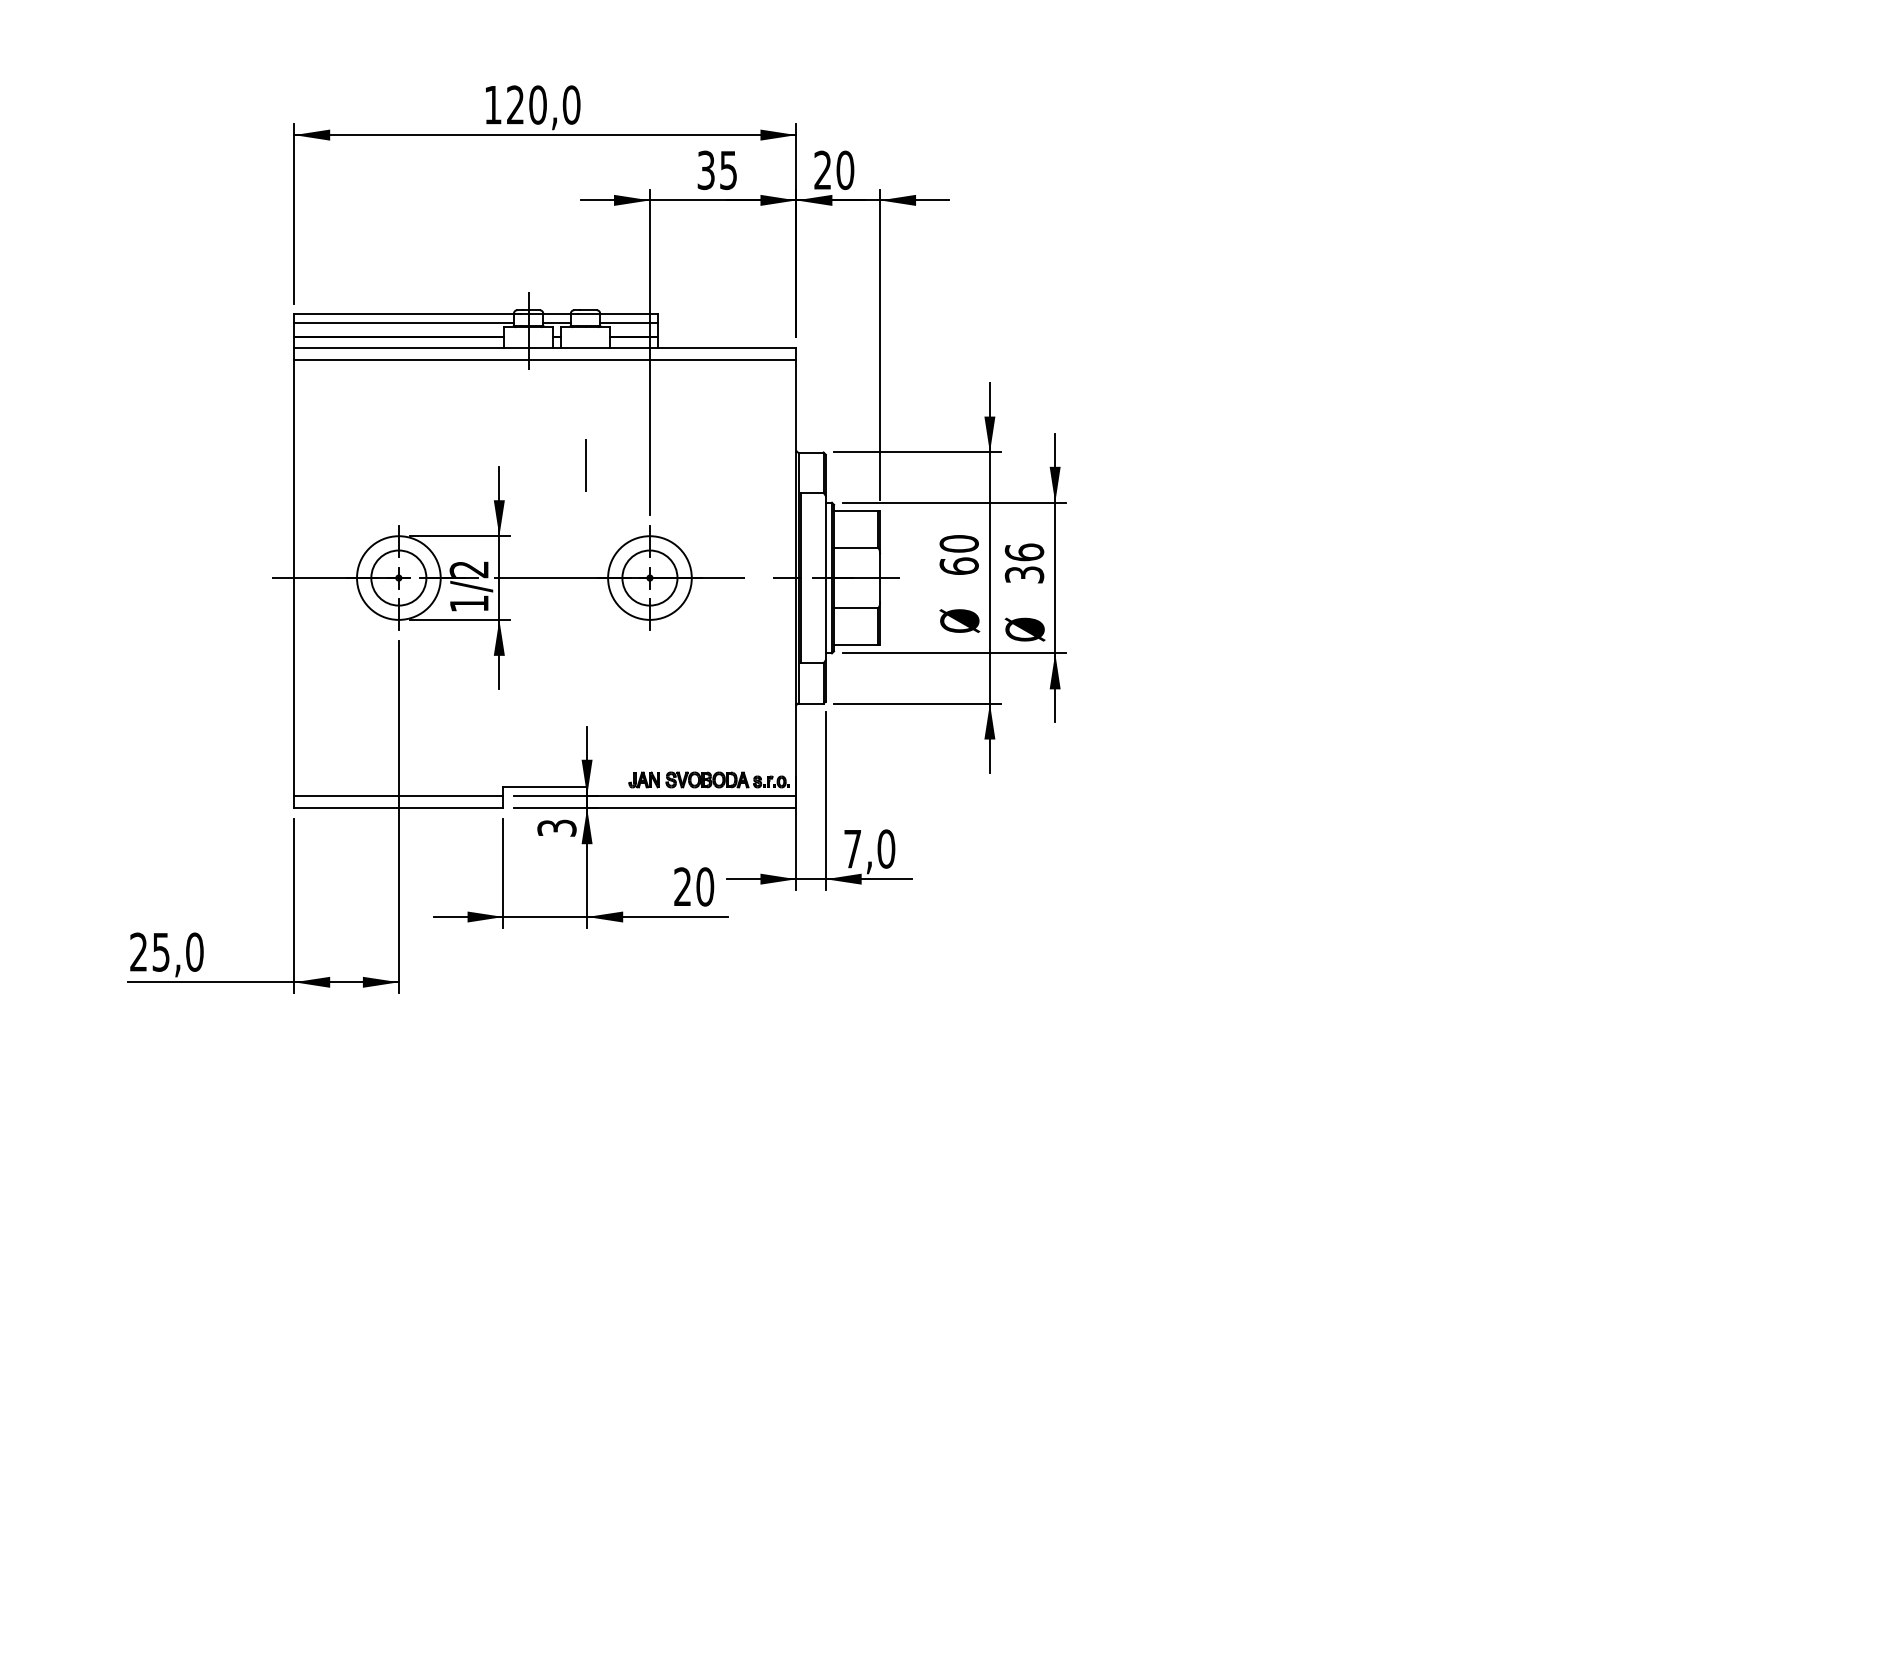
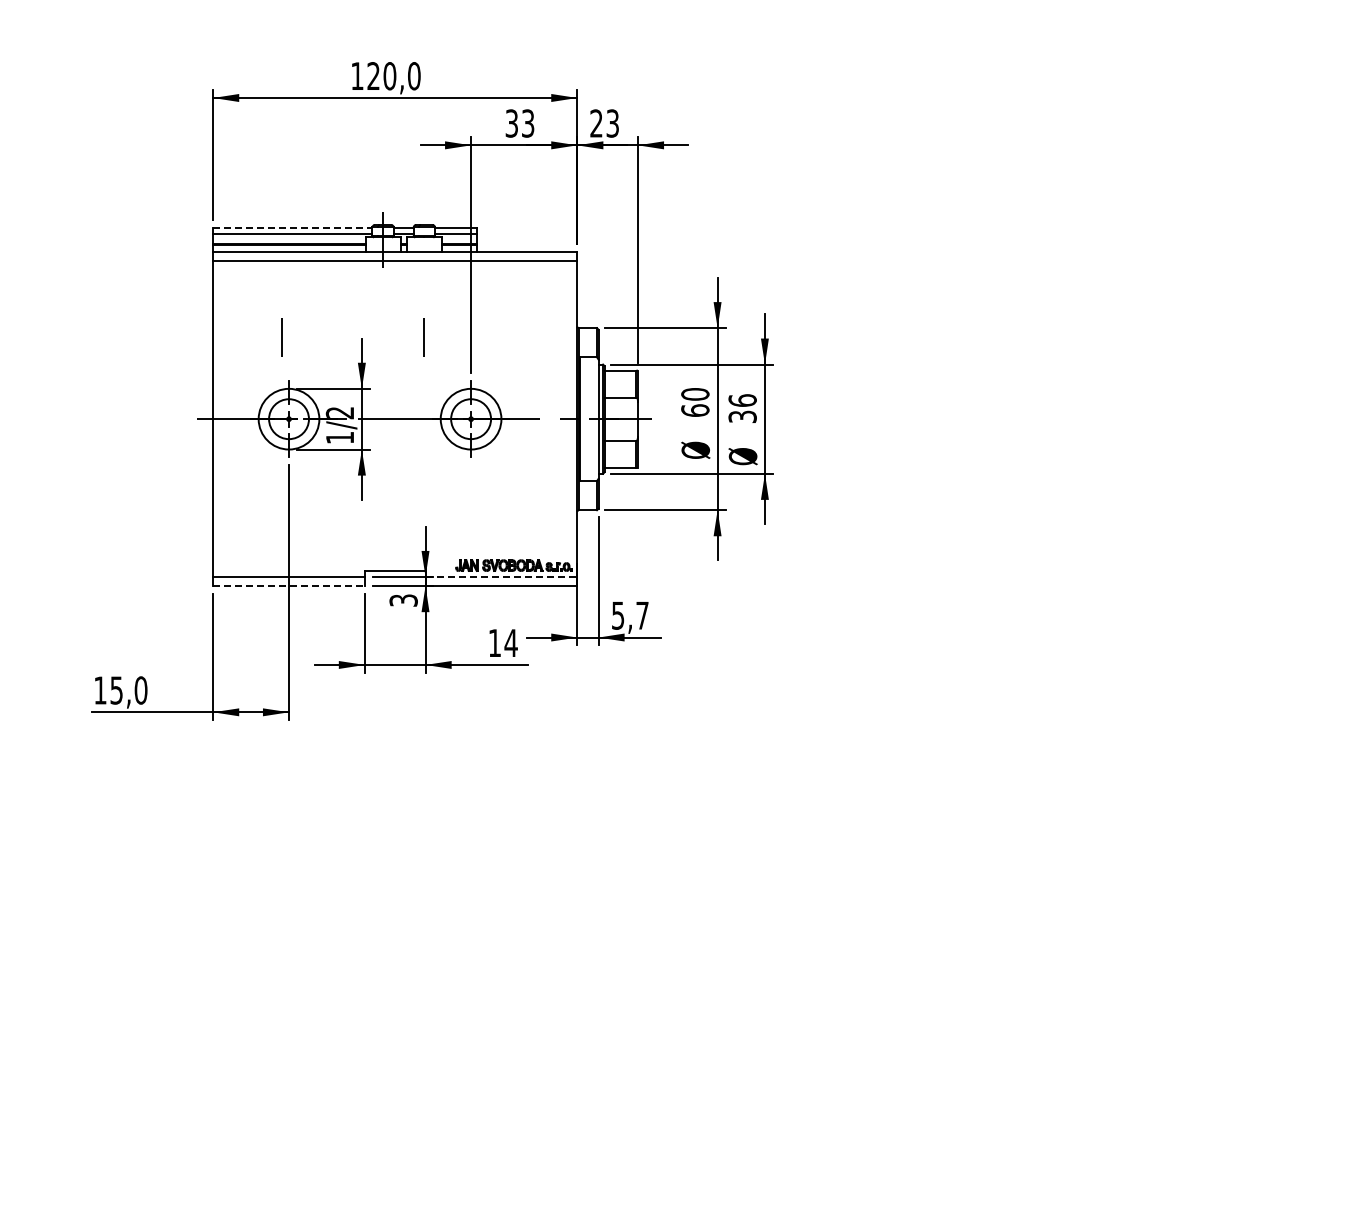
text: (729, 170) -> (528, 123), 35 -> 33
text: (844, 170) -> (612, 123), 20 -> 23
line: (403, 315) -> (292, 228), solid -> dashed
line: (388, 465) -> (281, 337), added
line: (691, 795) -> (501, 576), solid -> dashed
line: (399, 808) -> (289, 586), solid -> dashed
text: (869, 848) -> (630, 615), 7,0 -> 5,7
text: (693, 886) -> (502, 642), 20 -> 14
text: (138, 952) -> (100, 690), 25,0 -> 15,0

